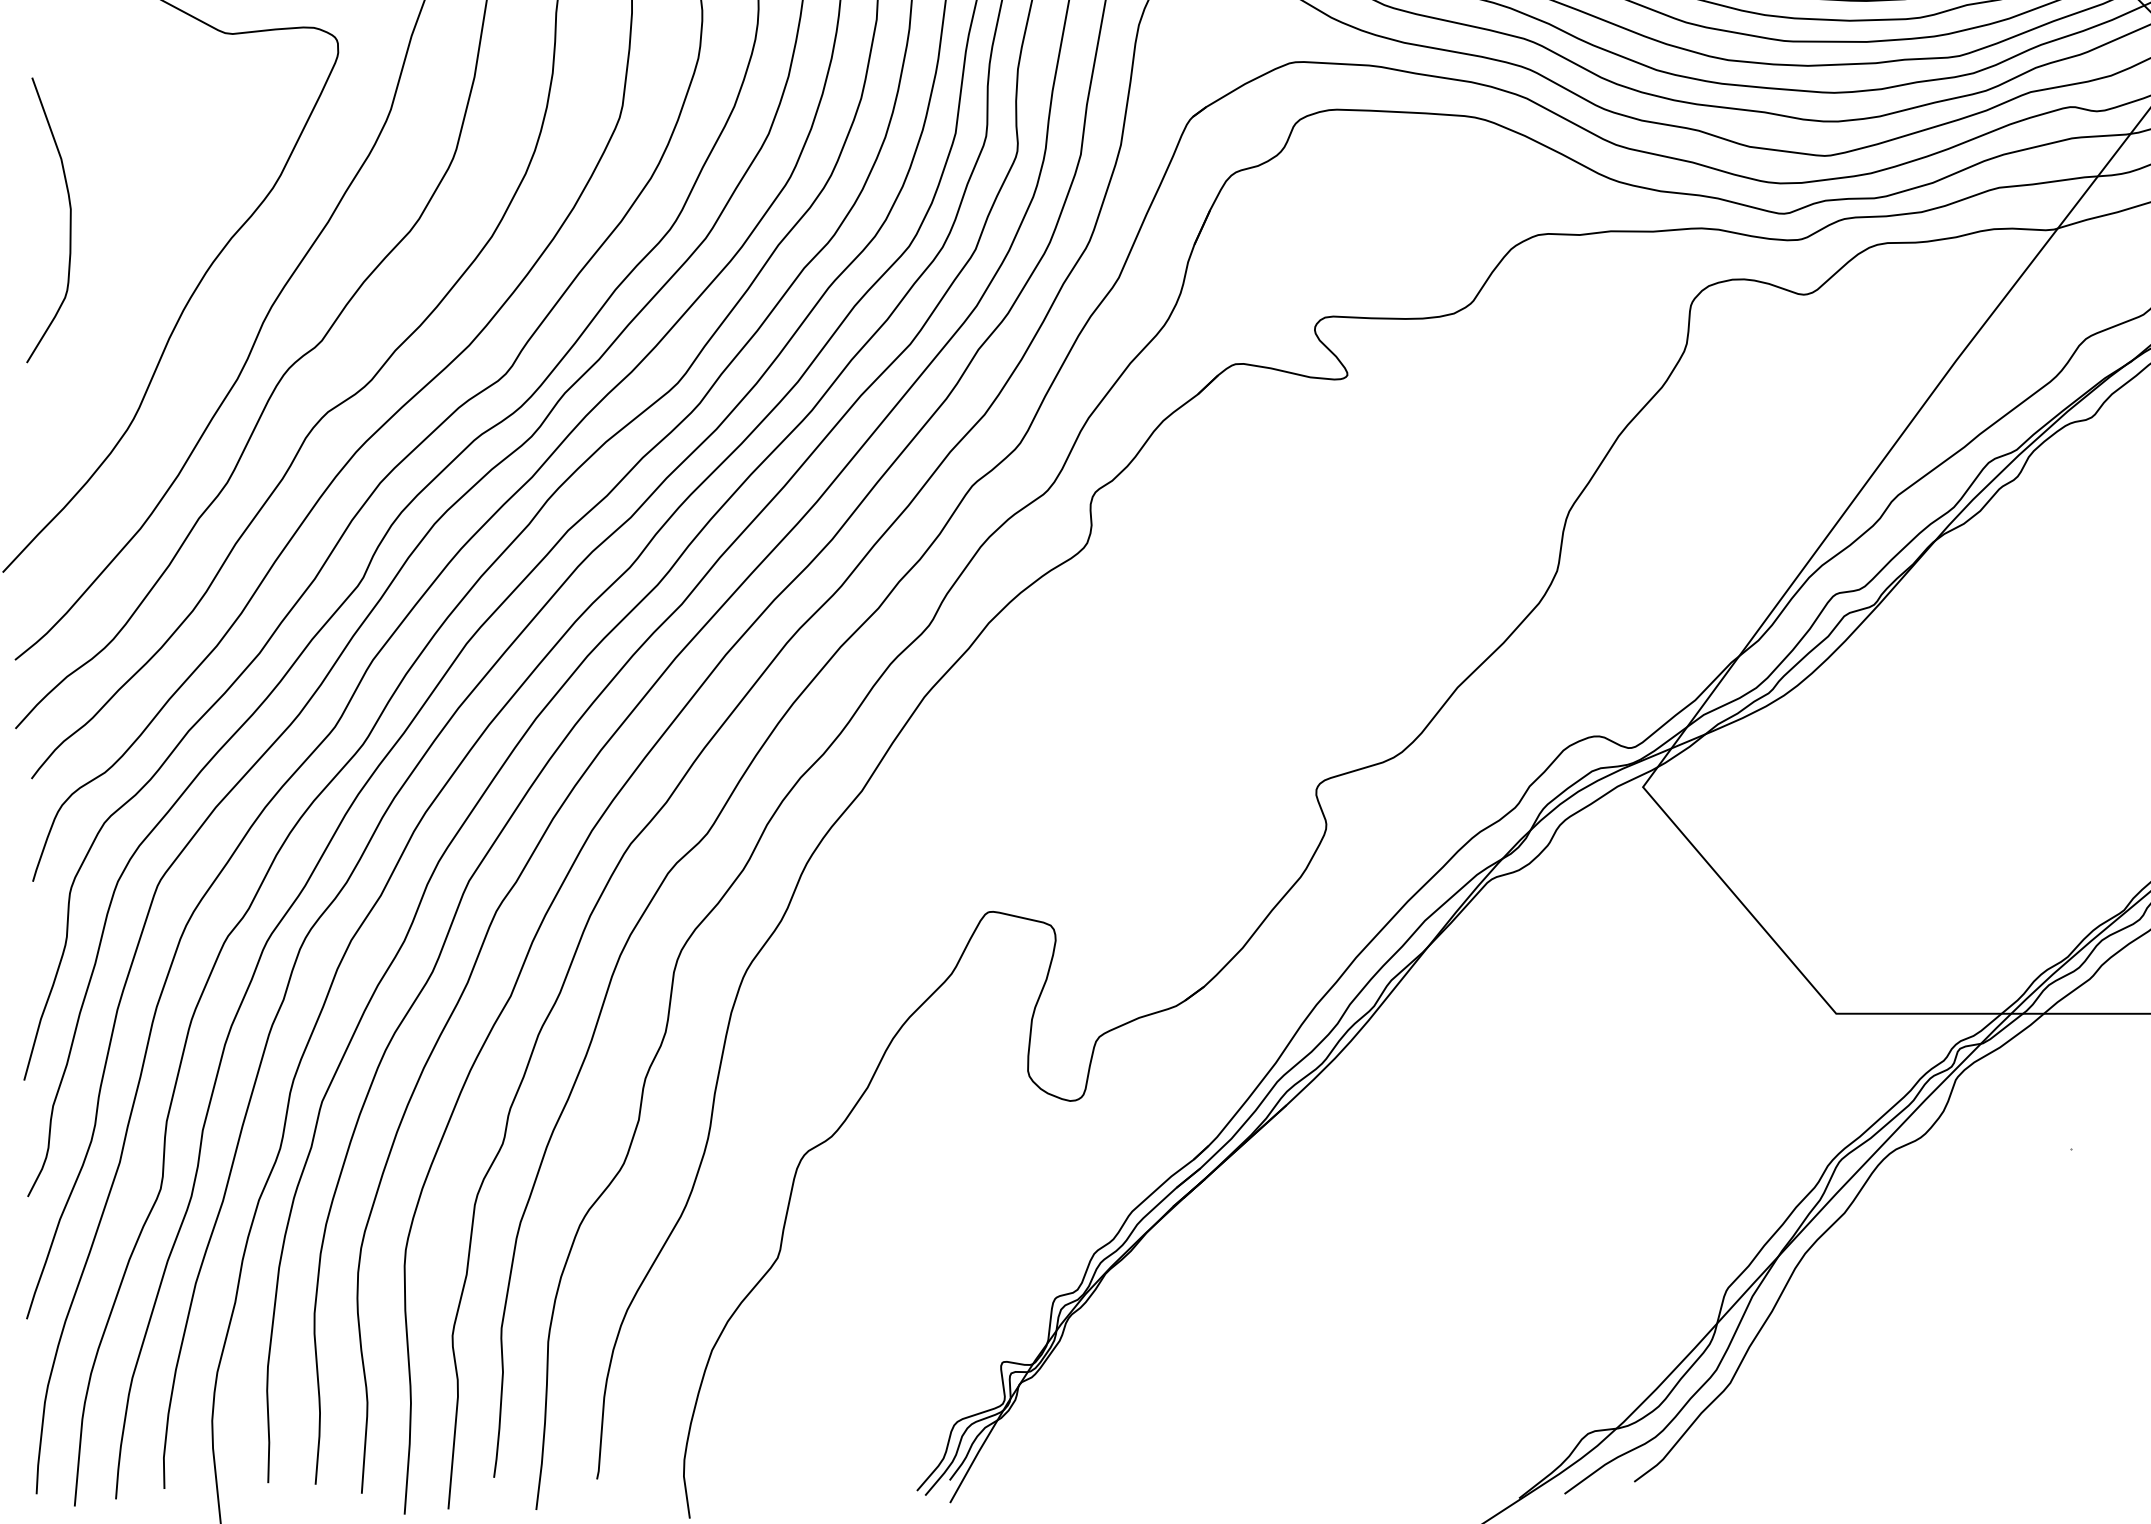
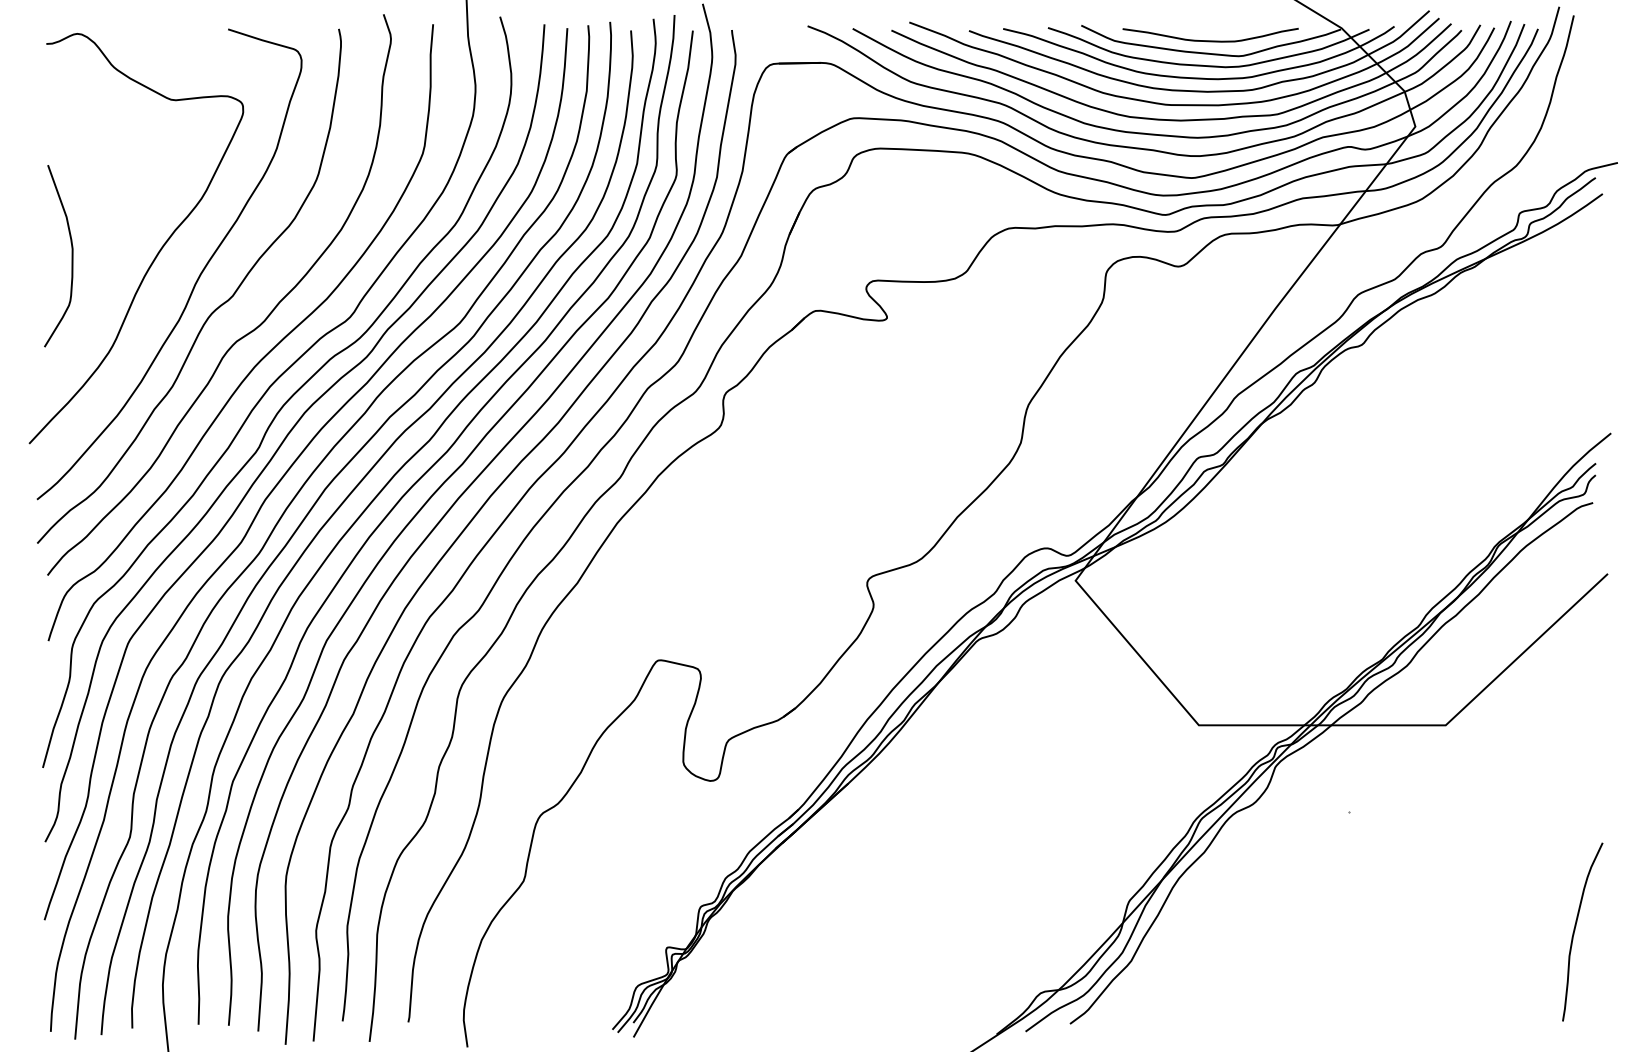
curve: (69, 220) -> (71, 256), moved

